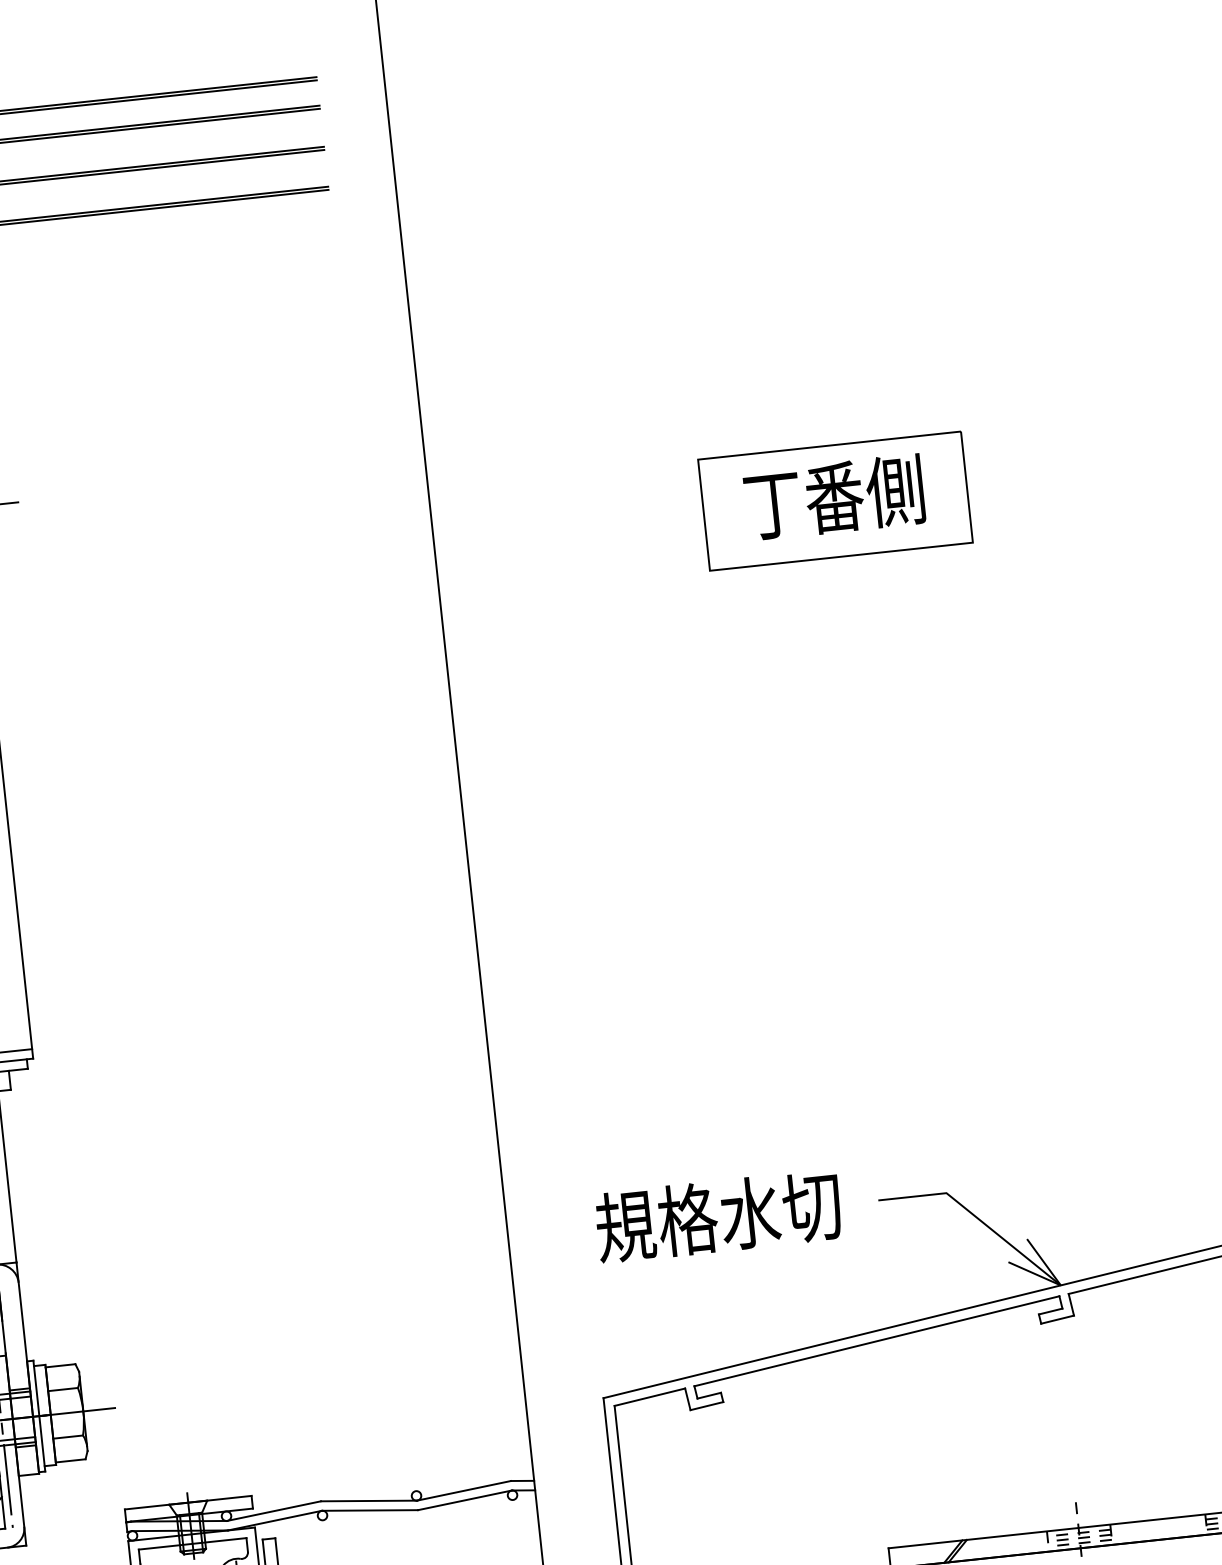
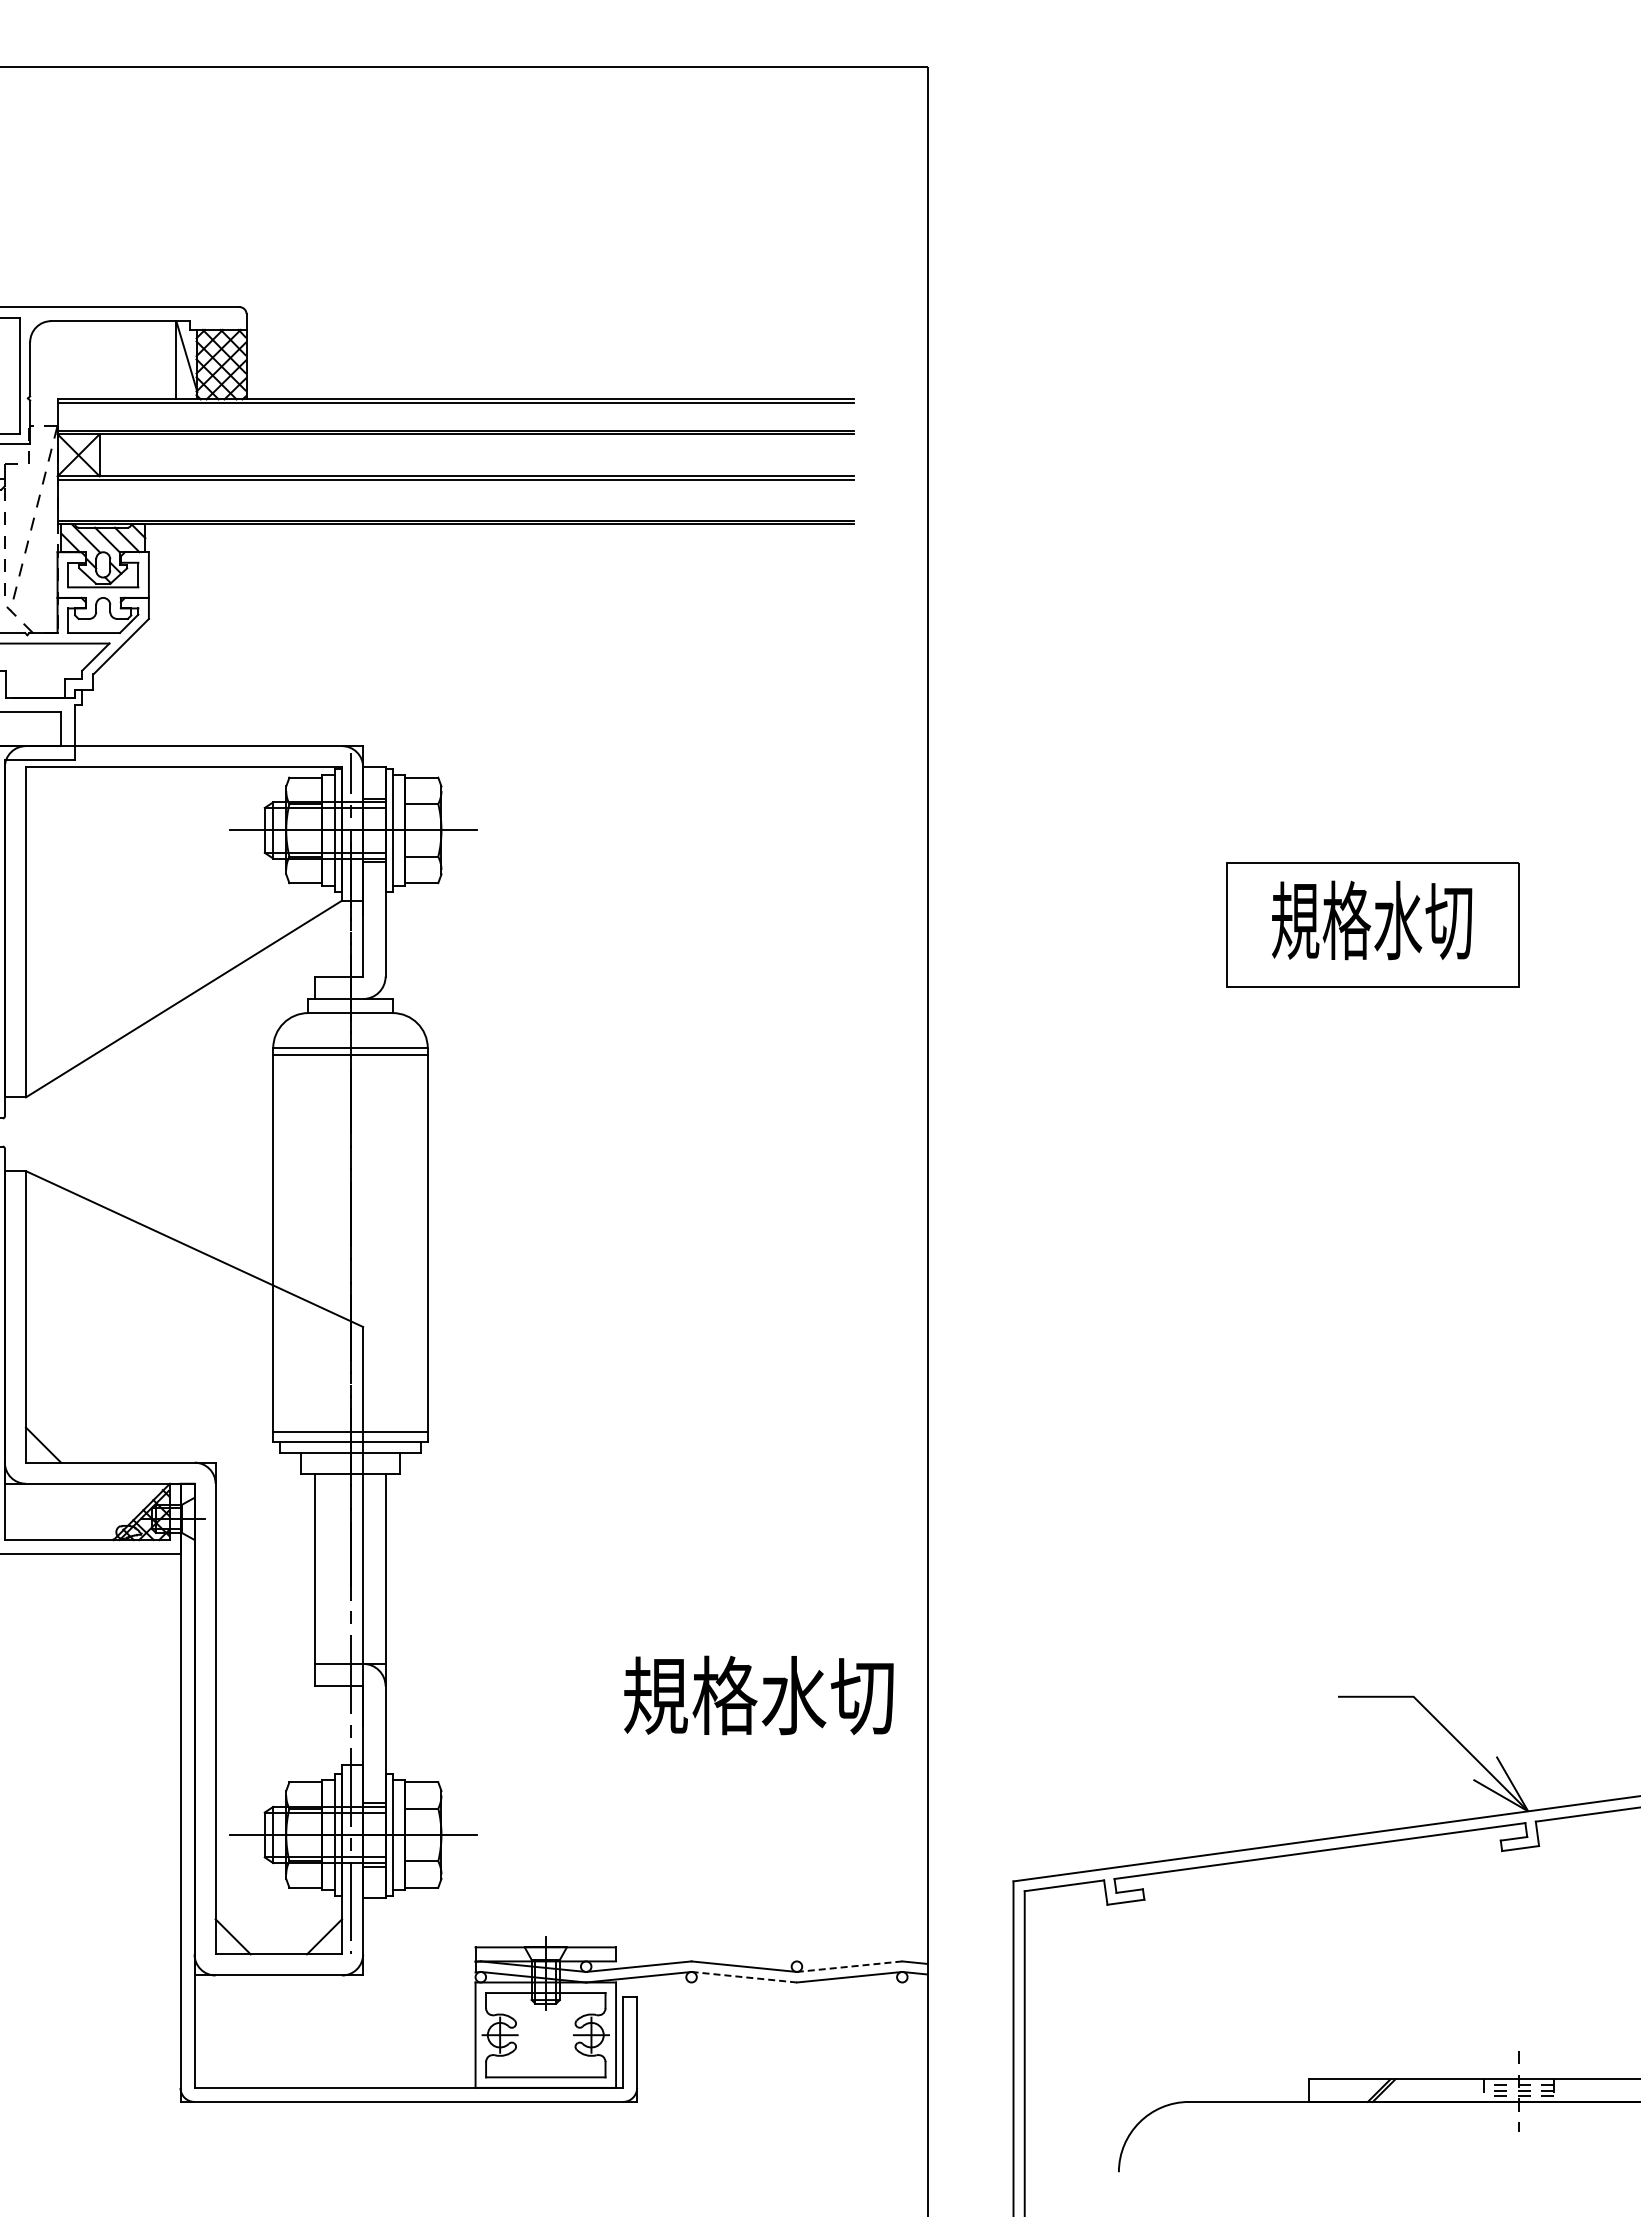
text: (834, 497) -> (1372, 920), 丁番側 -> 規格水切
text: (718, 1216) -> (758, 1695), moved
line: (463, 1490) -> (849, 1966), solid -> dashed
line: (370, 1510) -> (744, 1977), solid -> dashed

